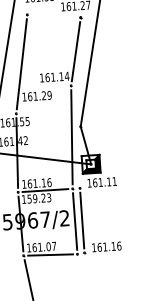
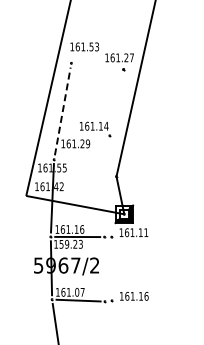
line: (75, 51) -> (116, 102), removed
line: (21, 64) -> (62, 111), solid -> dashed
line: (71, 137) -> (106, 186), removed
line: (81, 220) -> (111, 268), removed
line: (74, 221) -> (104, 269), removed

